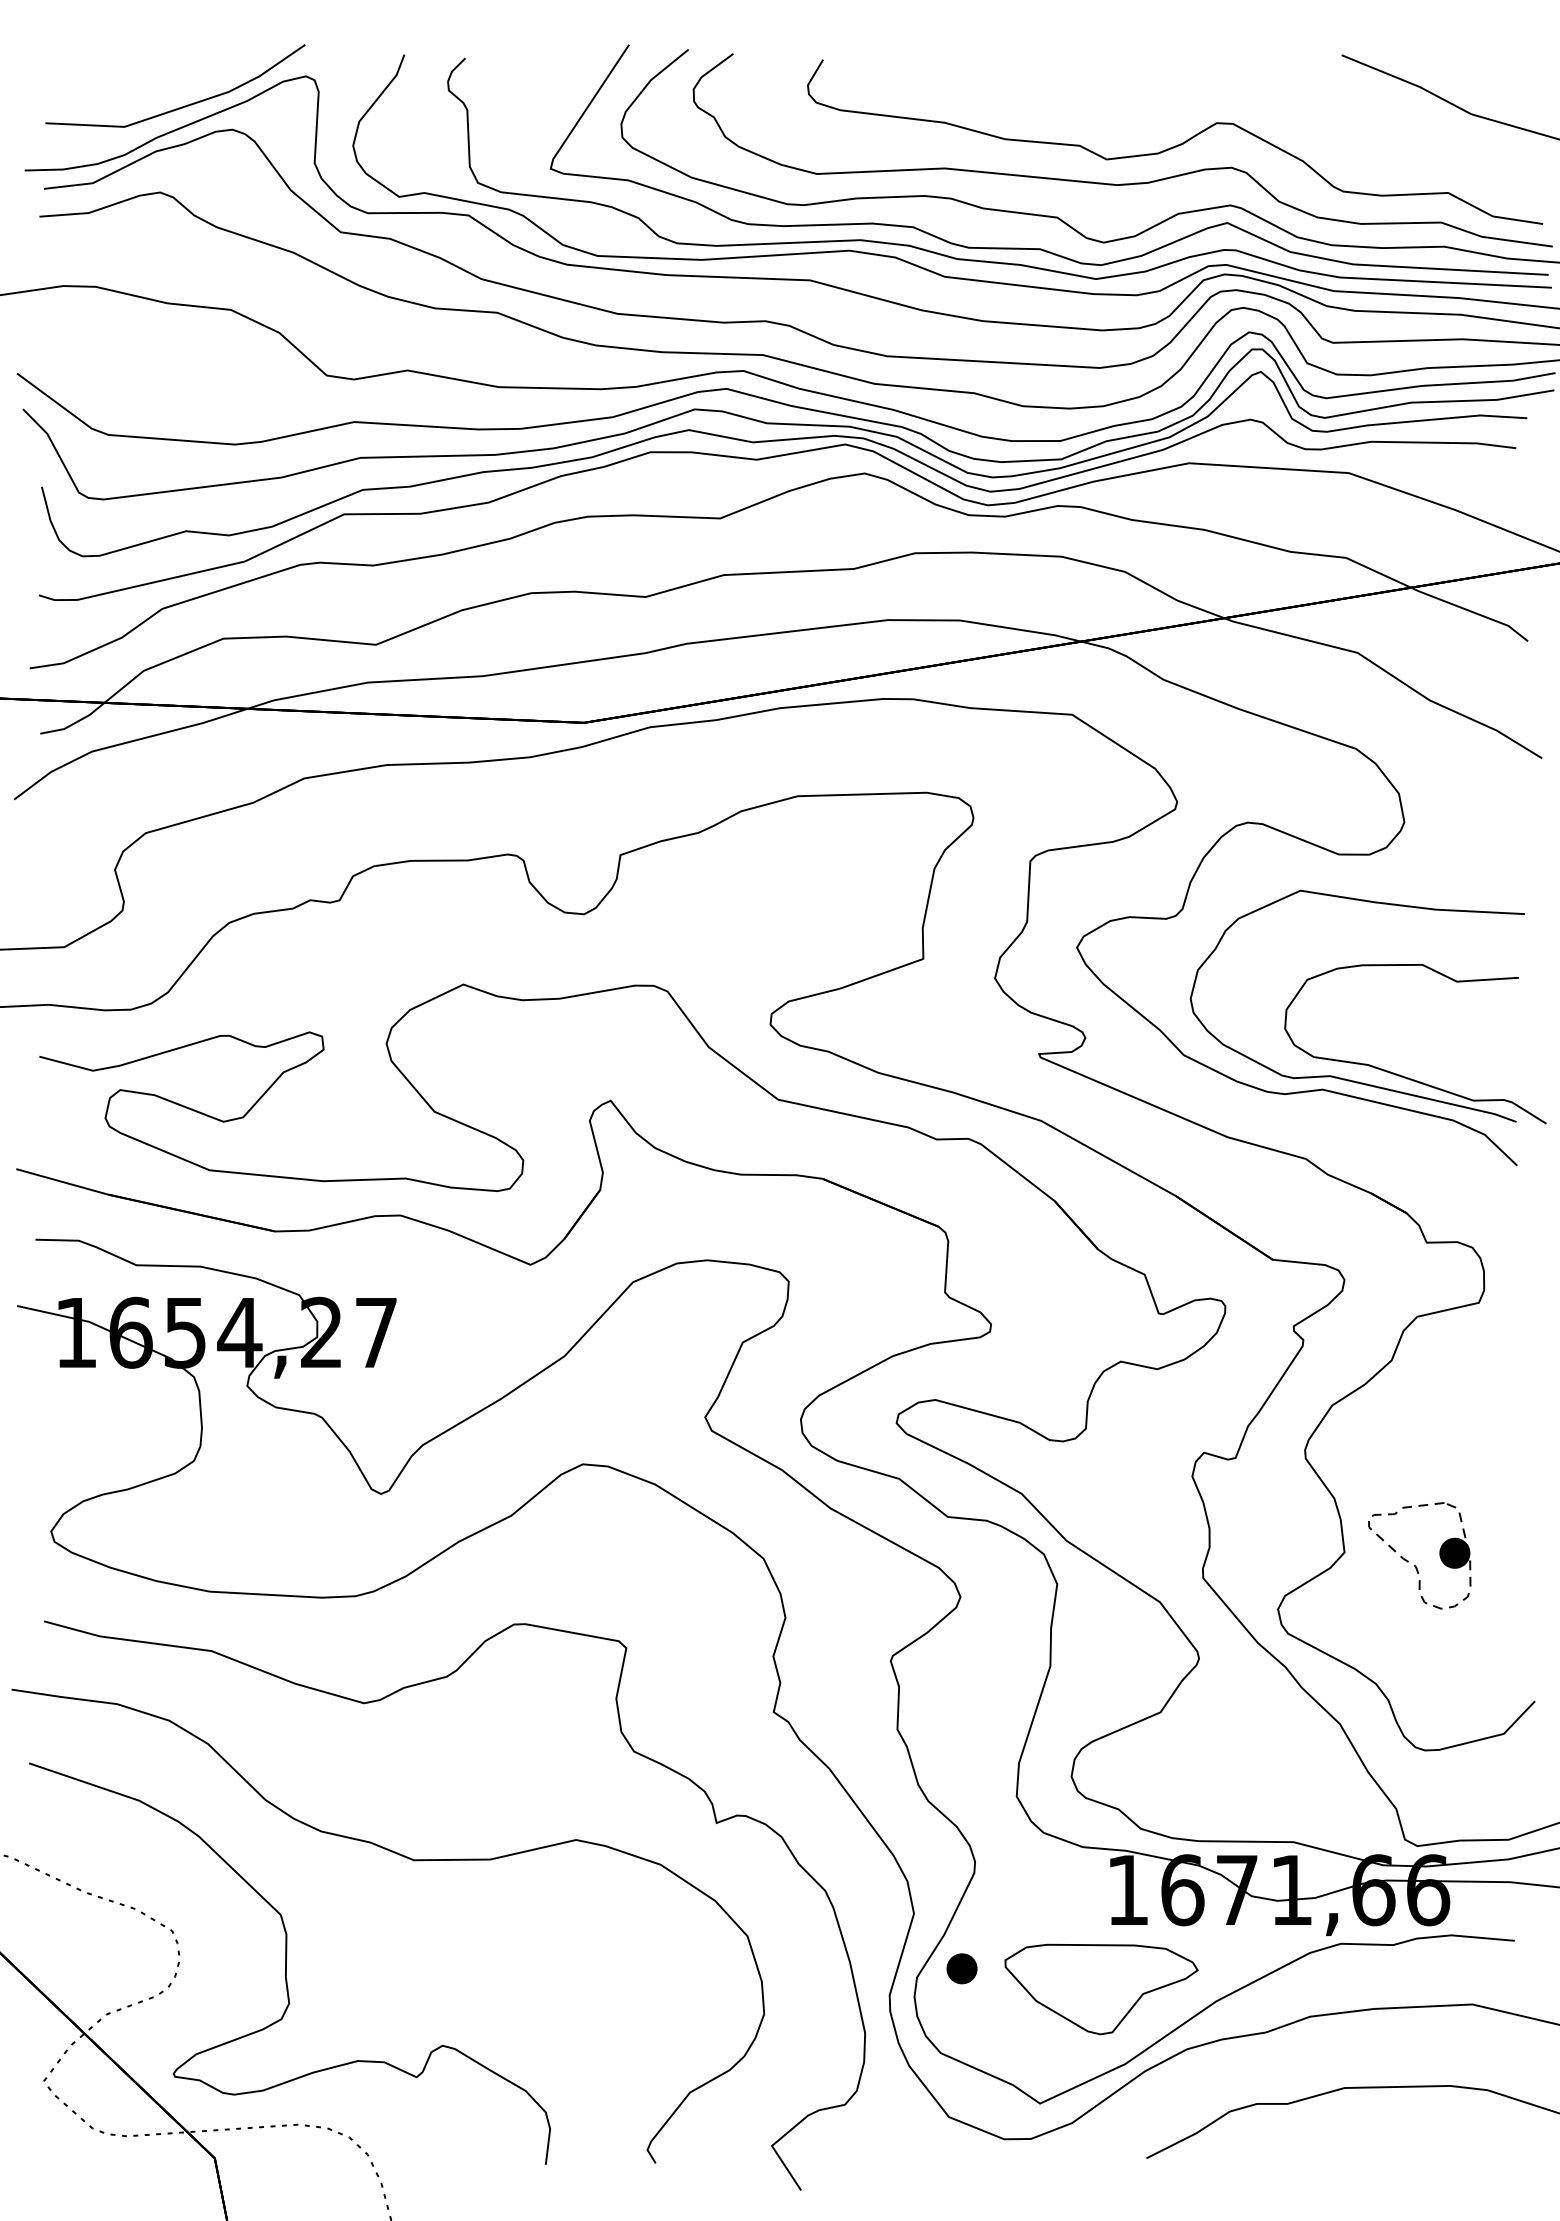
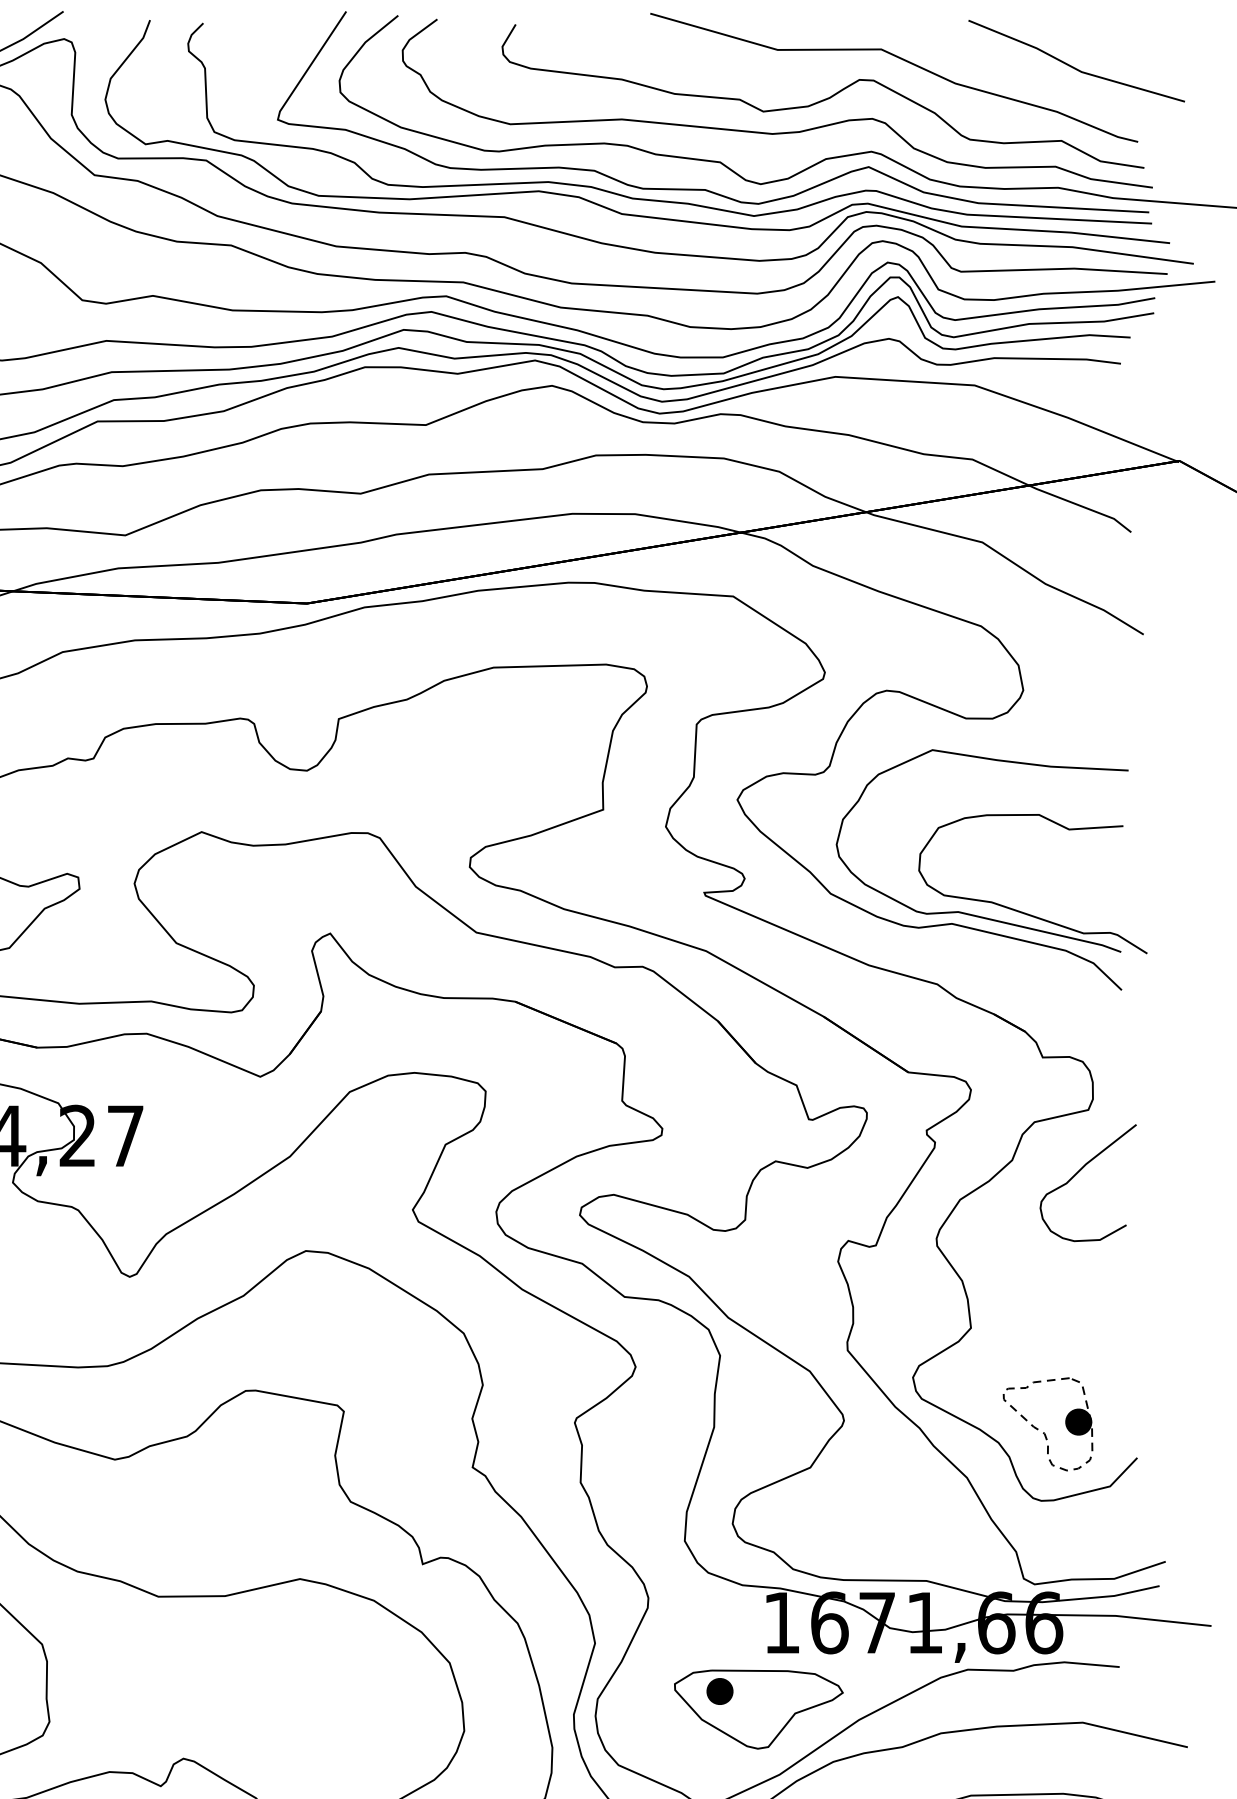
curve: (1265, 100) -> (902, 60), added
curve: (1467, 1374) -> (1078, 1172), added
part: (1414, 1564) -> (1043, 1431), moved
part: (961, 1968) -> (719, 1691), moved

